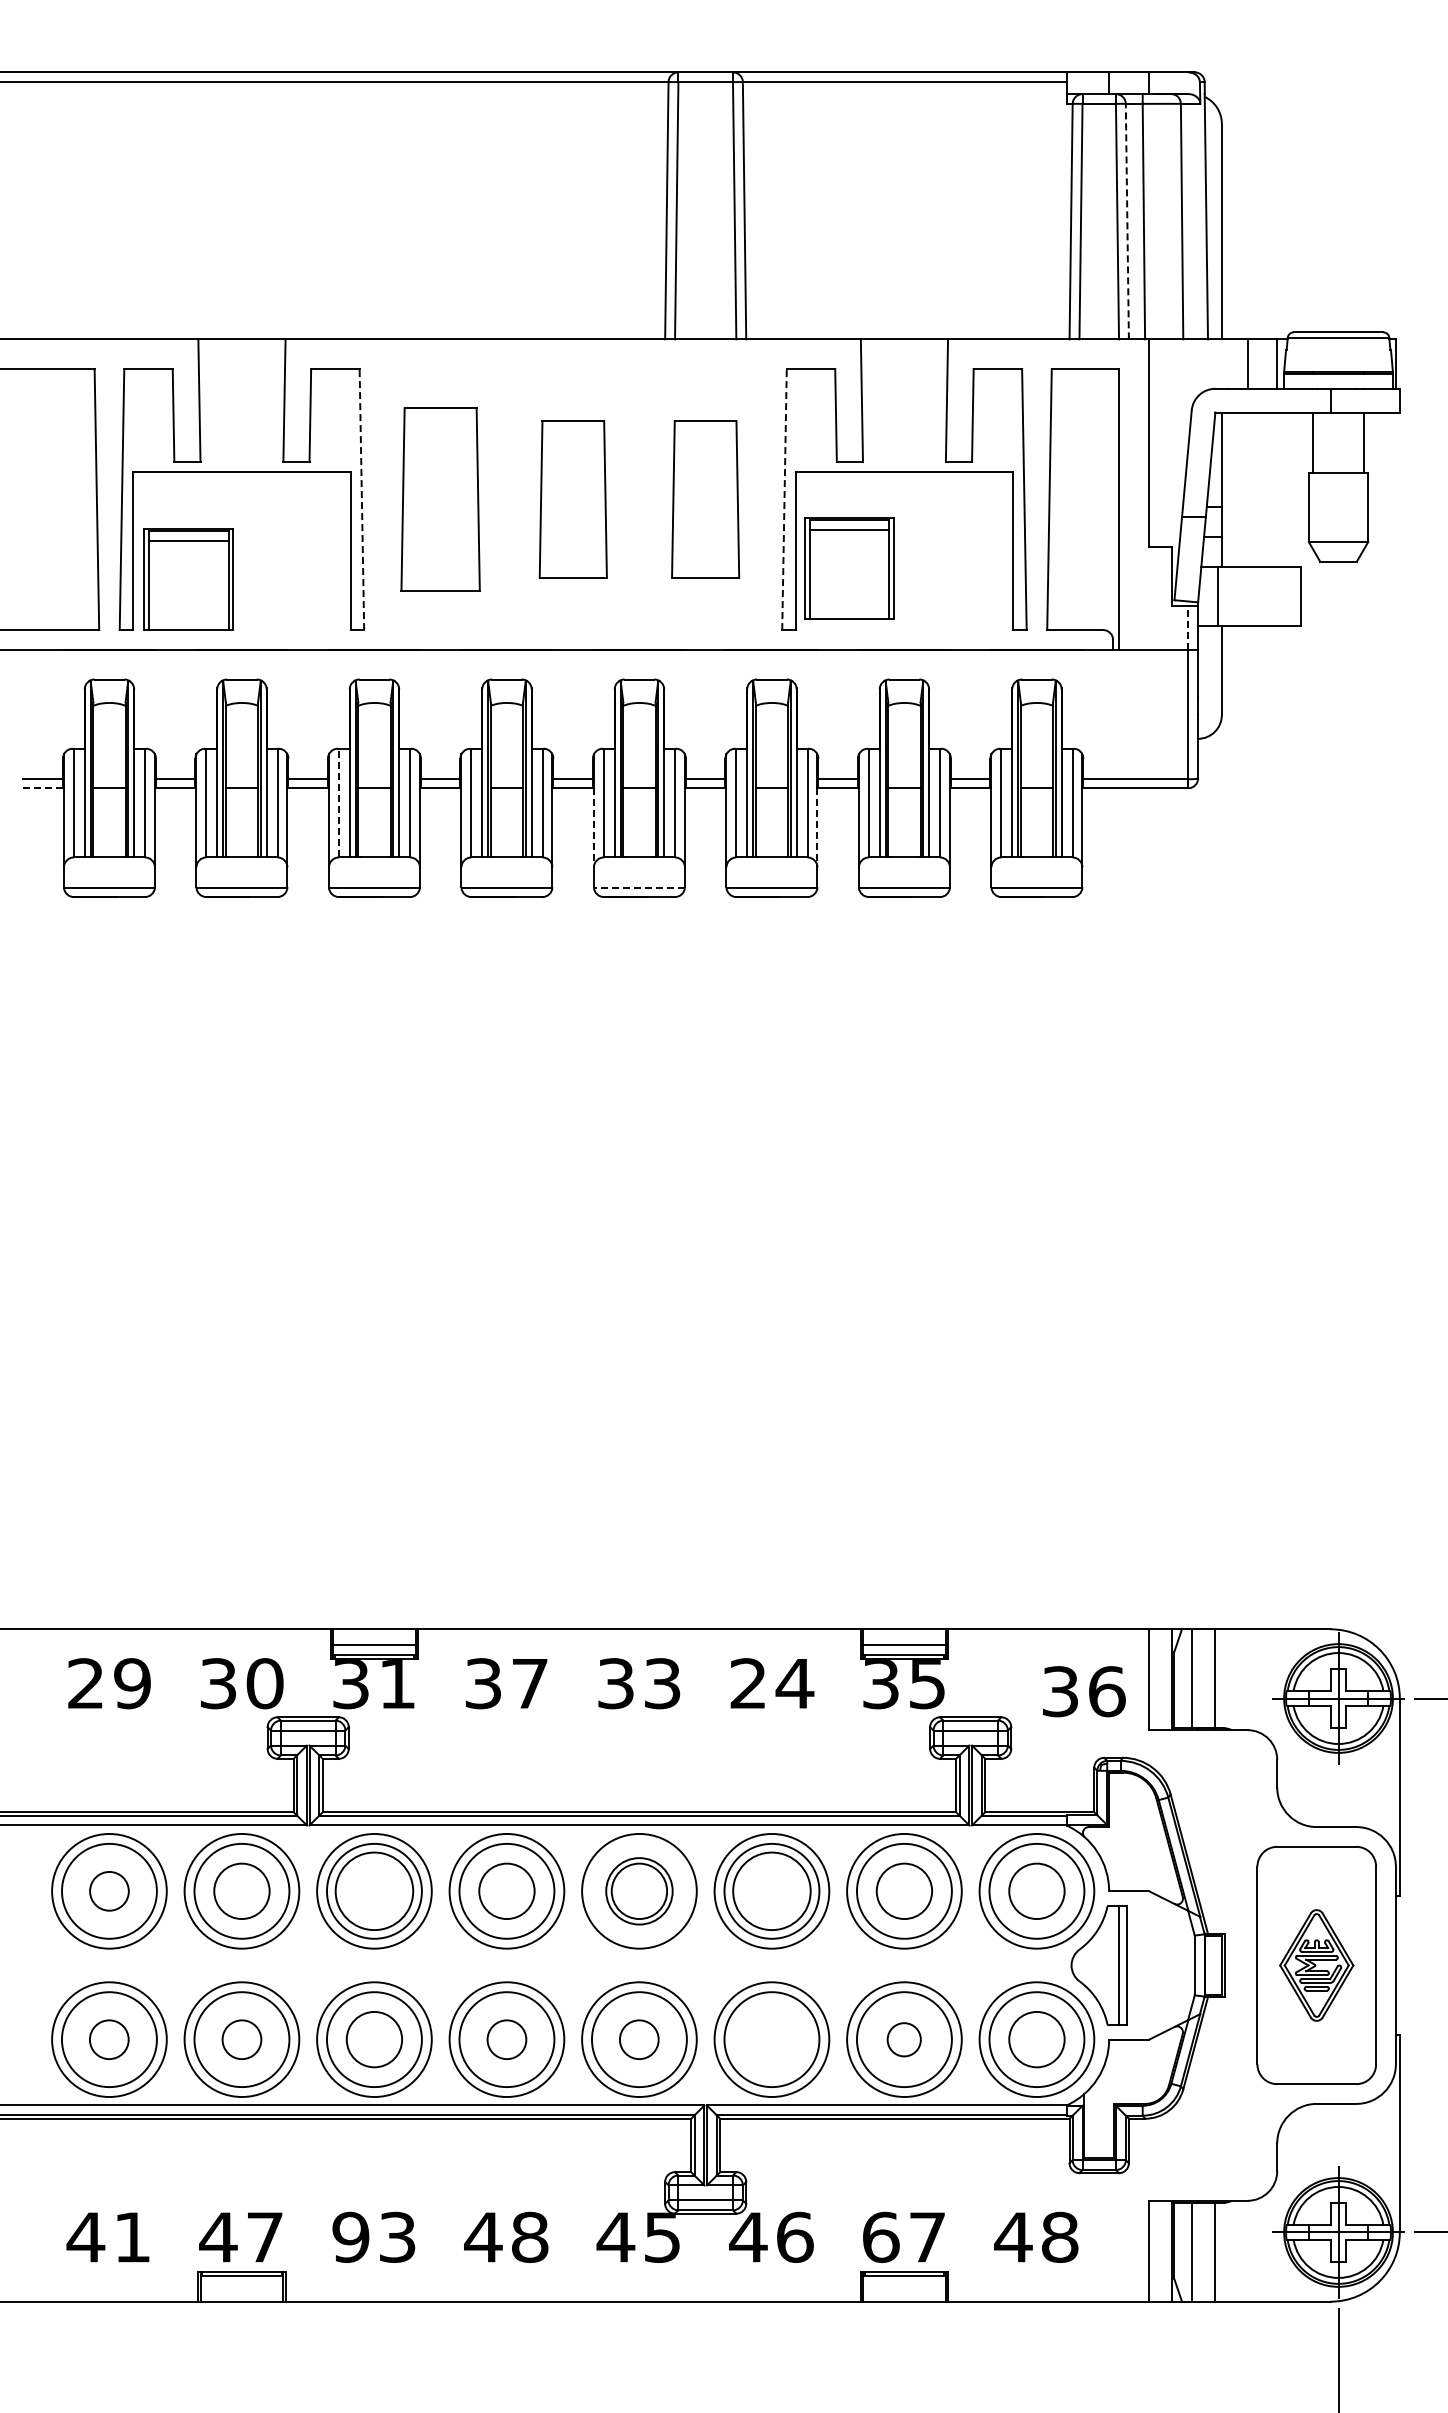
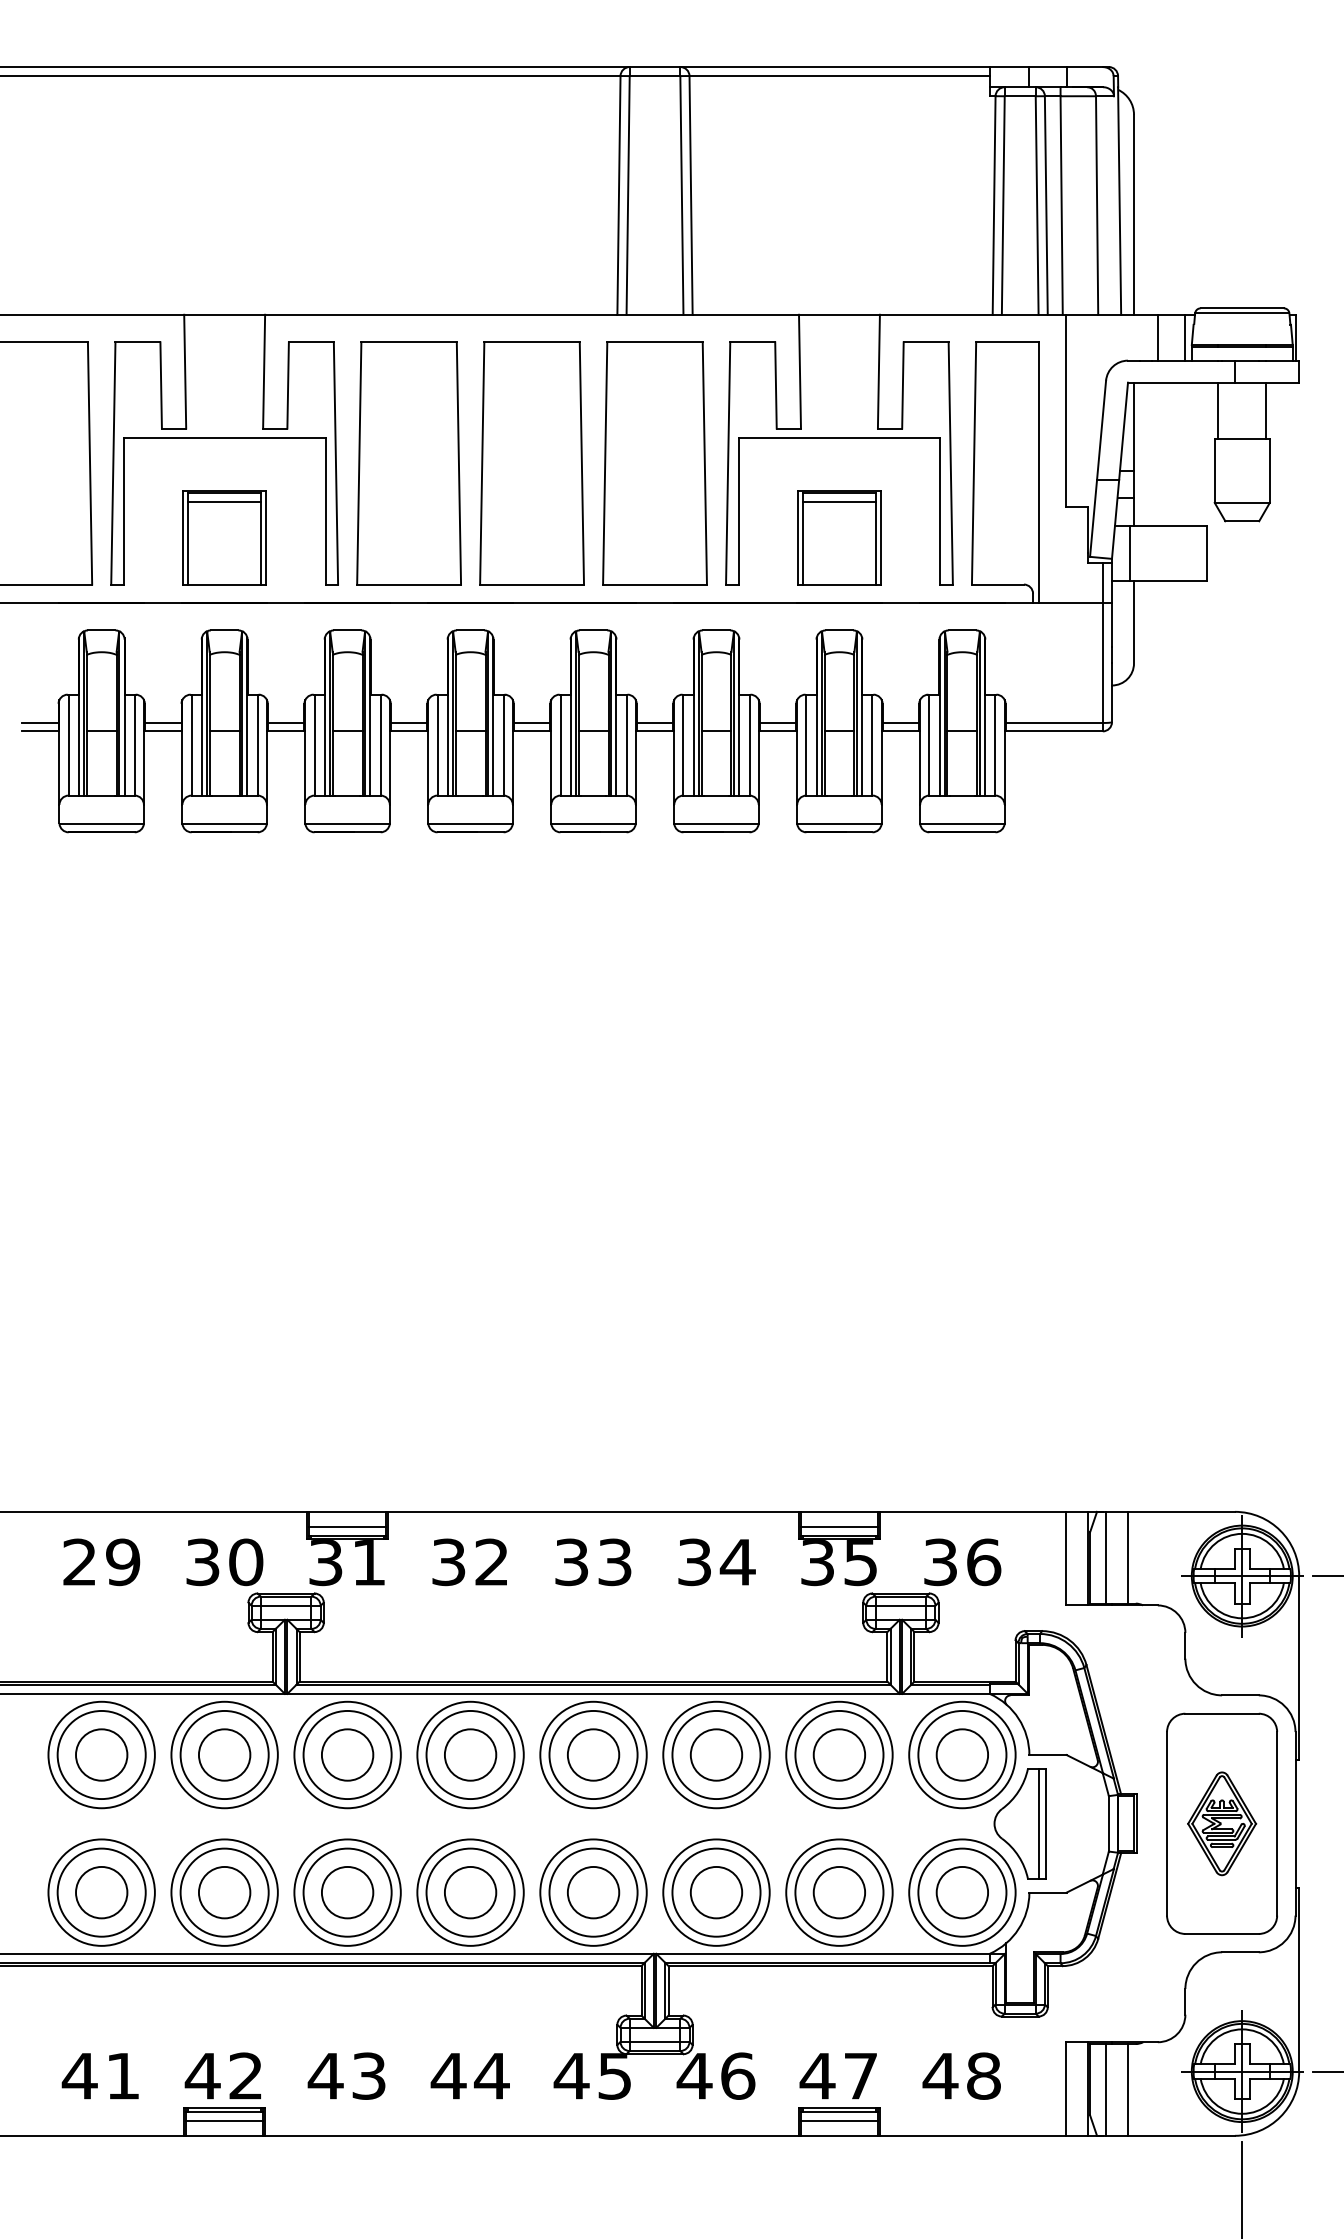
line: (1127, 221) -> (1046, 205), dashed -> solid
line: (361, 499) -> (335, 463), dashed -> solid
part: (440, 499) -> (408, 463), size x1.43
part: (573, 499) -> (532, 463), size x1.67
part: (705, 499) -> (654, 463), size x1.67
line: (784, 499) -> (728, 463), dashed -> solid
part: (849, 568) -> (839, 537), moved
part: (188, 579) -> (224, 537), moved
line: (1188, 628) -> (1103, 583), dashed -> solid
line: (43, 788) -> (40, 731), dashed -> solid
line: (338, 802) -> (314, 744), dashed -> solid
line: (593, 827) -> (550, 767), dashed -> solid
line: (817, 827) -> (758, 767), dashed -> solid
line: (638, 888) -> (592, 824), dashed -> solid
text: (529, 1683) -> (491, 1562), 37 -> 32
text: (747, 1683) -> (693, 1562), 24 -> 34
text: (1084, 1691) -> (962, 1562), moved
circle: (638, 1890) -> (592, 1754), size x1.43
circle: (109, 1891) -> (101, 1755), size x1.43
circle: (374, 1891) -> (347, 1755), size x0.71
circle: (771, 1891) -> (716, 1755), size x0.71
circle: (108, 2039) -> (100, 1892), size x1.43
circle: (241, 2039) -> (224, 1892), size x1.43
circle: (506, 2039) -> (470, 1892), size x1.43
circle: (638, 2039) -> (592, 1892), size x1.43
circle: (771, 2039) -> (716, 1892), added
circle: (903, 2039) -> (838, 1892), size x1.67
text: (264, 2236) -> (245, 2075), 47 -> 42
text: (350, 2236) -> (325, 2075), 93 -> 43
text: (529, 2236) -> (491, 2075), 48 -> 44
text: (880, 2236) -> (817, 2075), 67 -> 47
line: (241, 2285) -> (224, 2120), added
line: (904, 2285) -> (839, 2120), added

